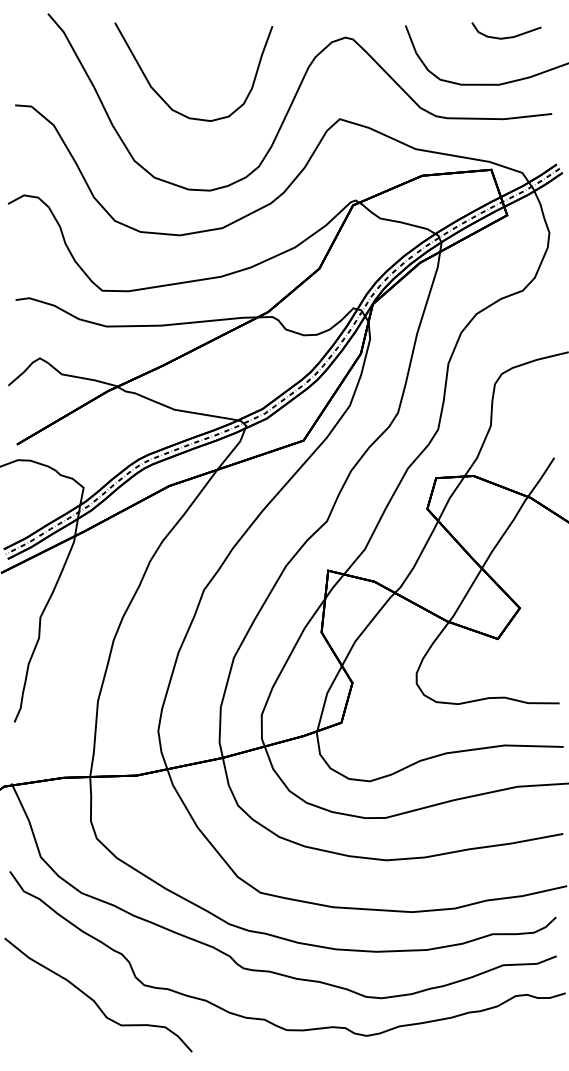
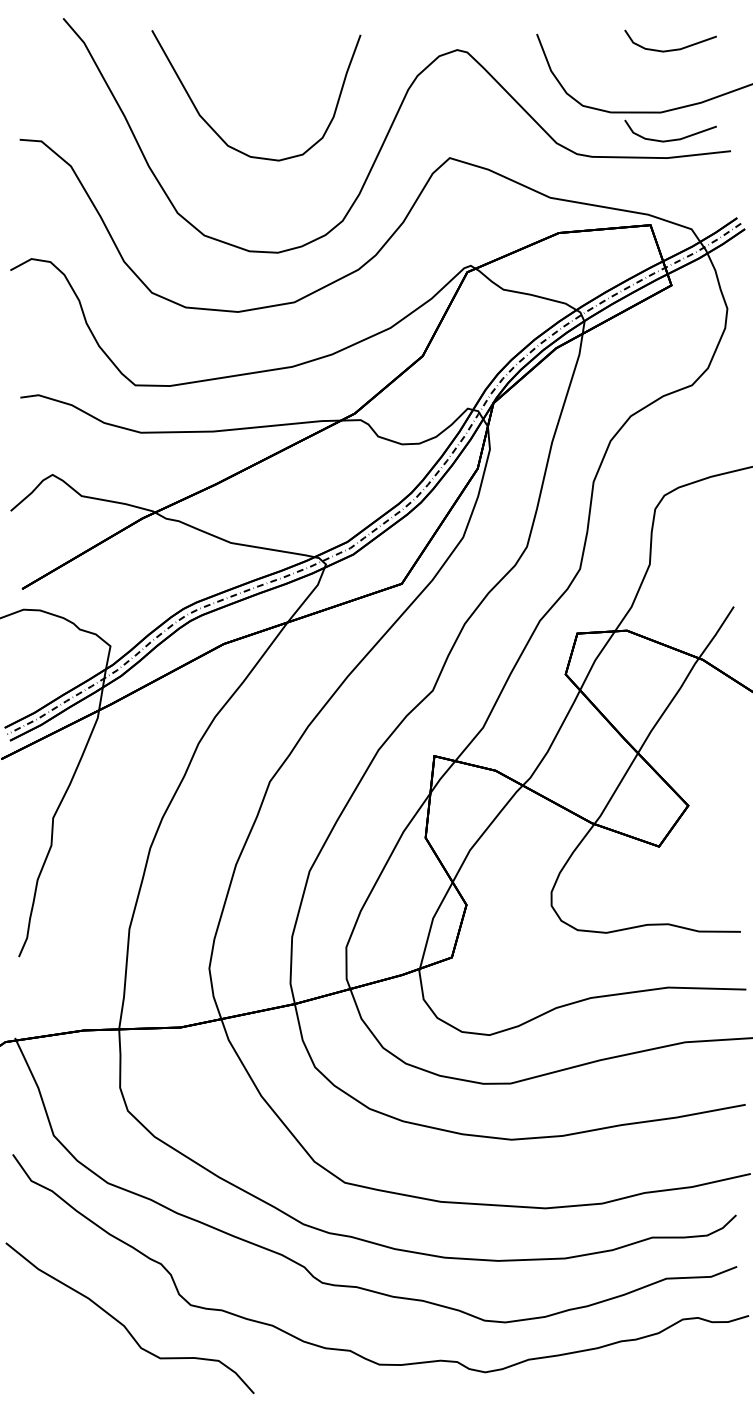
curve: (506, 105) -> (670, 139), added

